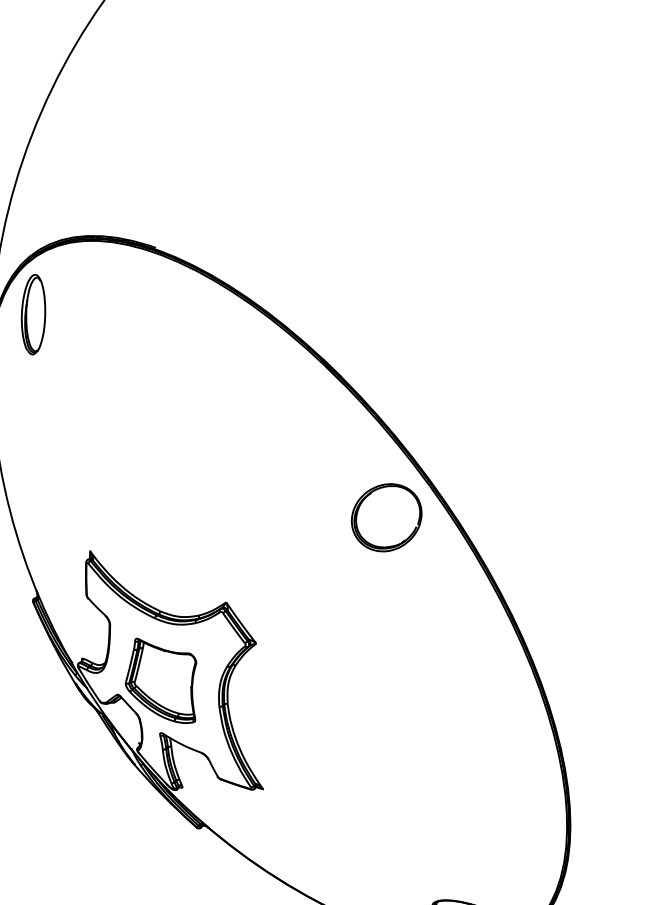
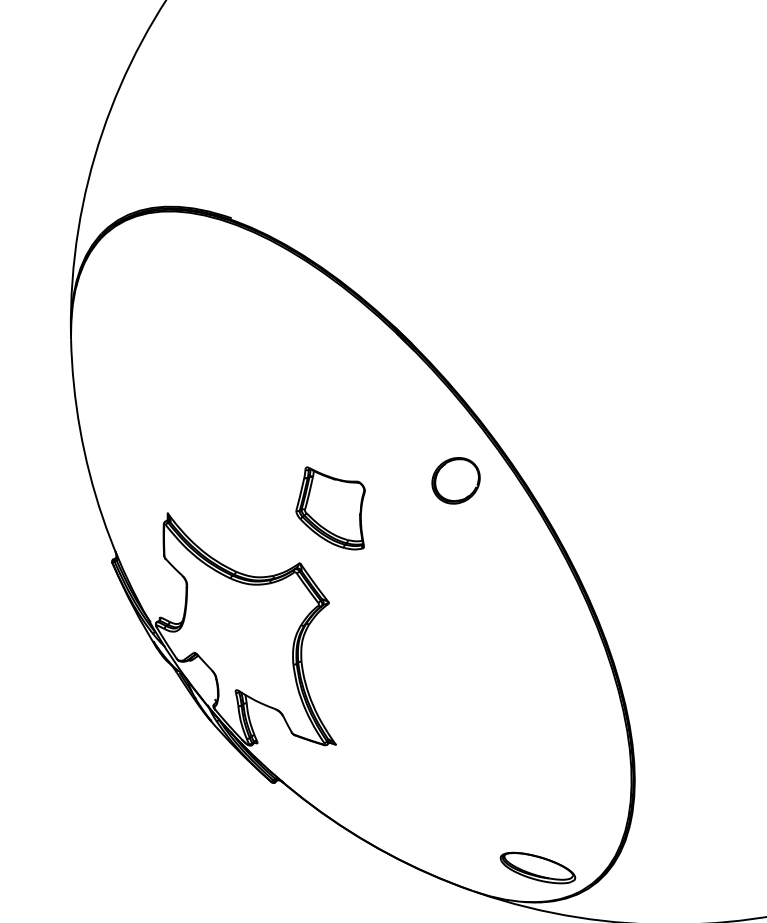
part: (33, 313) -> (112, 282), removed
part: (386, 517) -> (455, 480), size x0.7
part: (160, 680) -> (330, 508), moved

